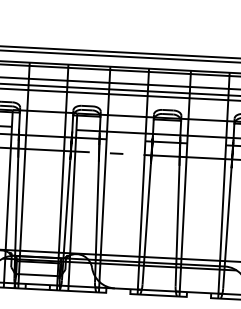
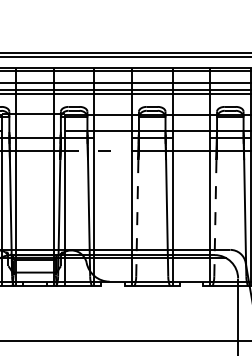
line: (146, 224) -> (137, 218), solid -> dashed
line: (227, 228) -> (215, 218), solid -> dashed

